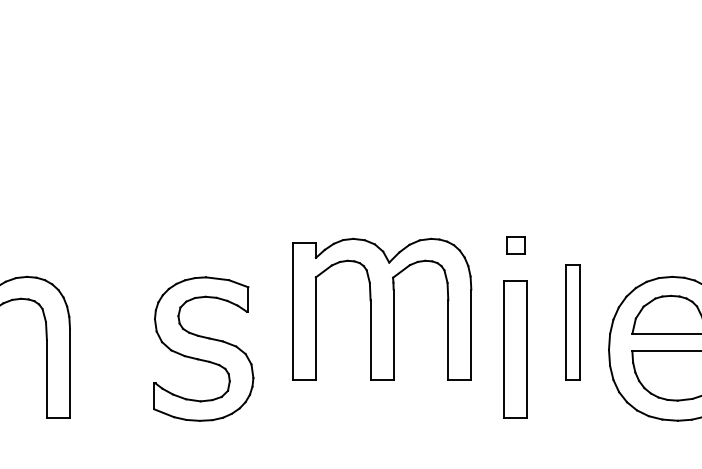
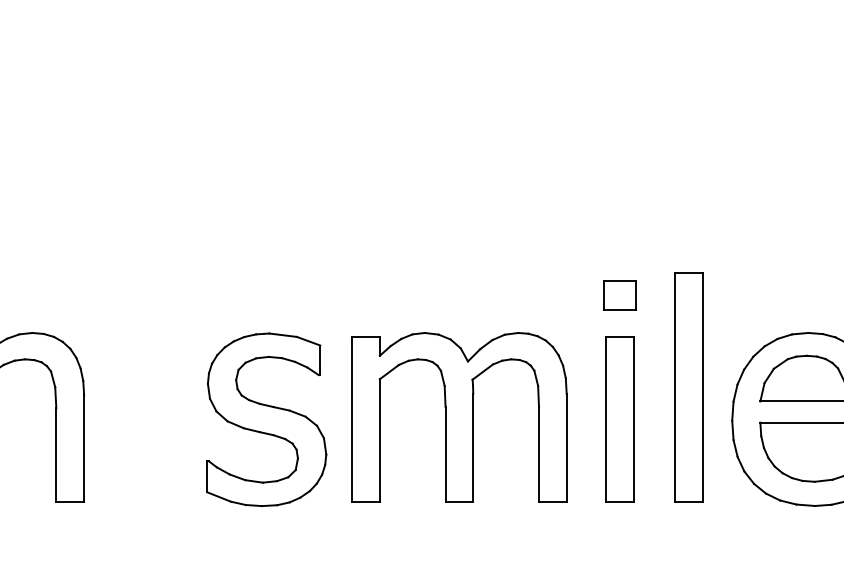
part: (515, 245) -> (619, 295), size x1.43
part: (382, 308) -> (459, 416), moved
part: (573, 322) -> (689, 387), size x1.67
part: (203, 348) -> (266, 419), moved

